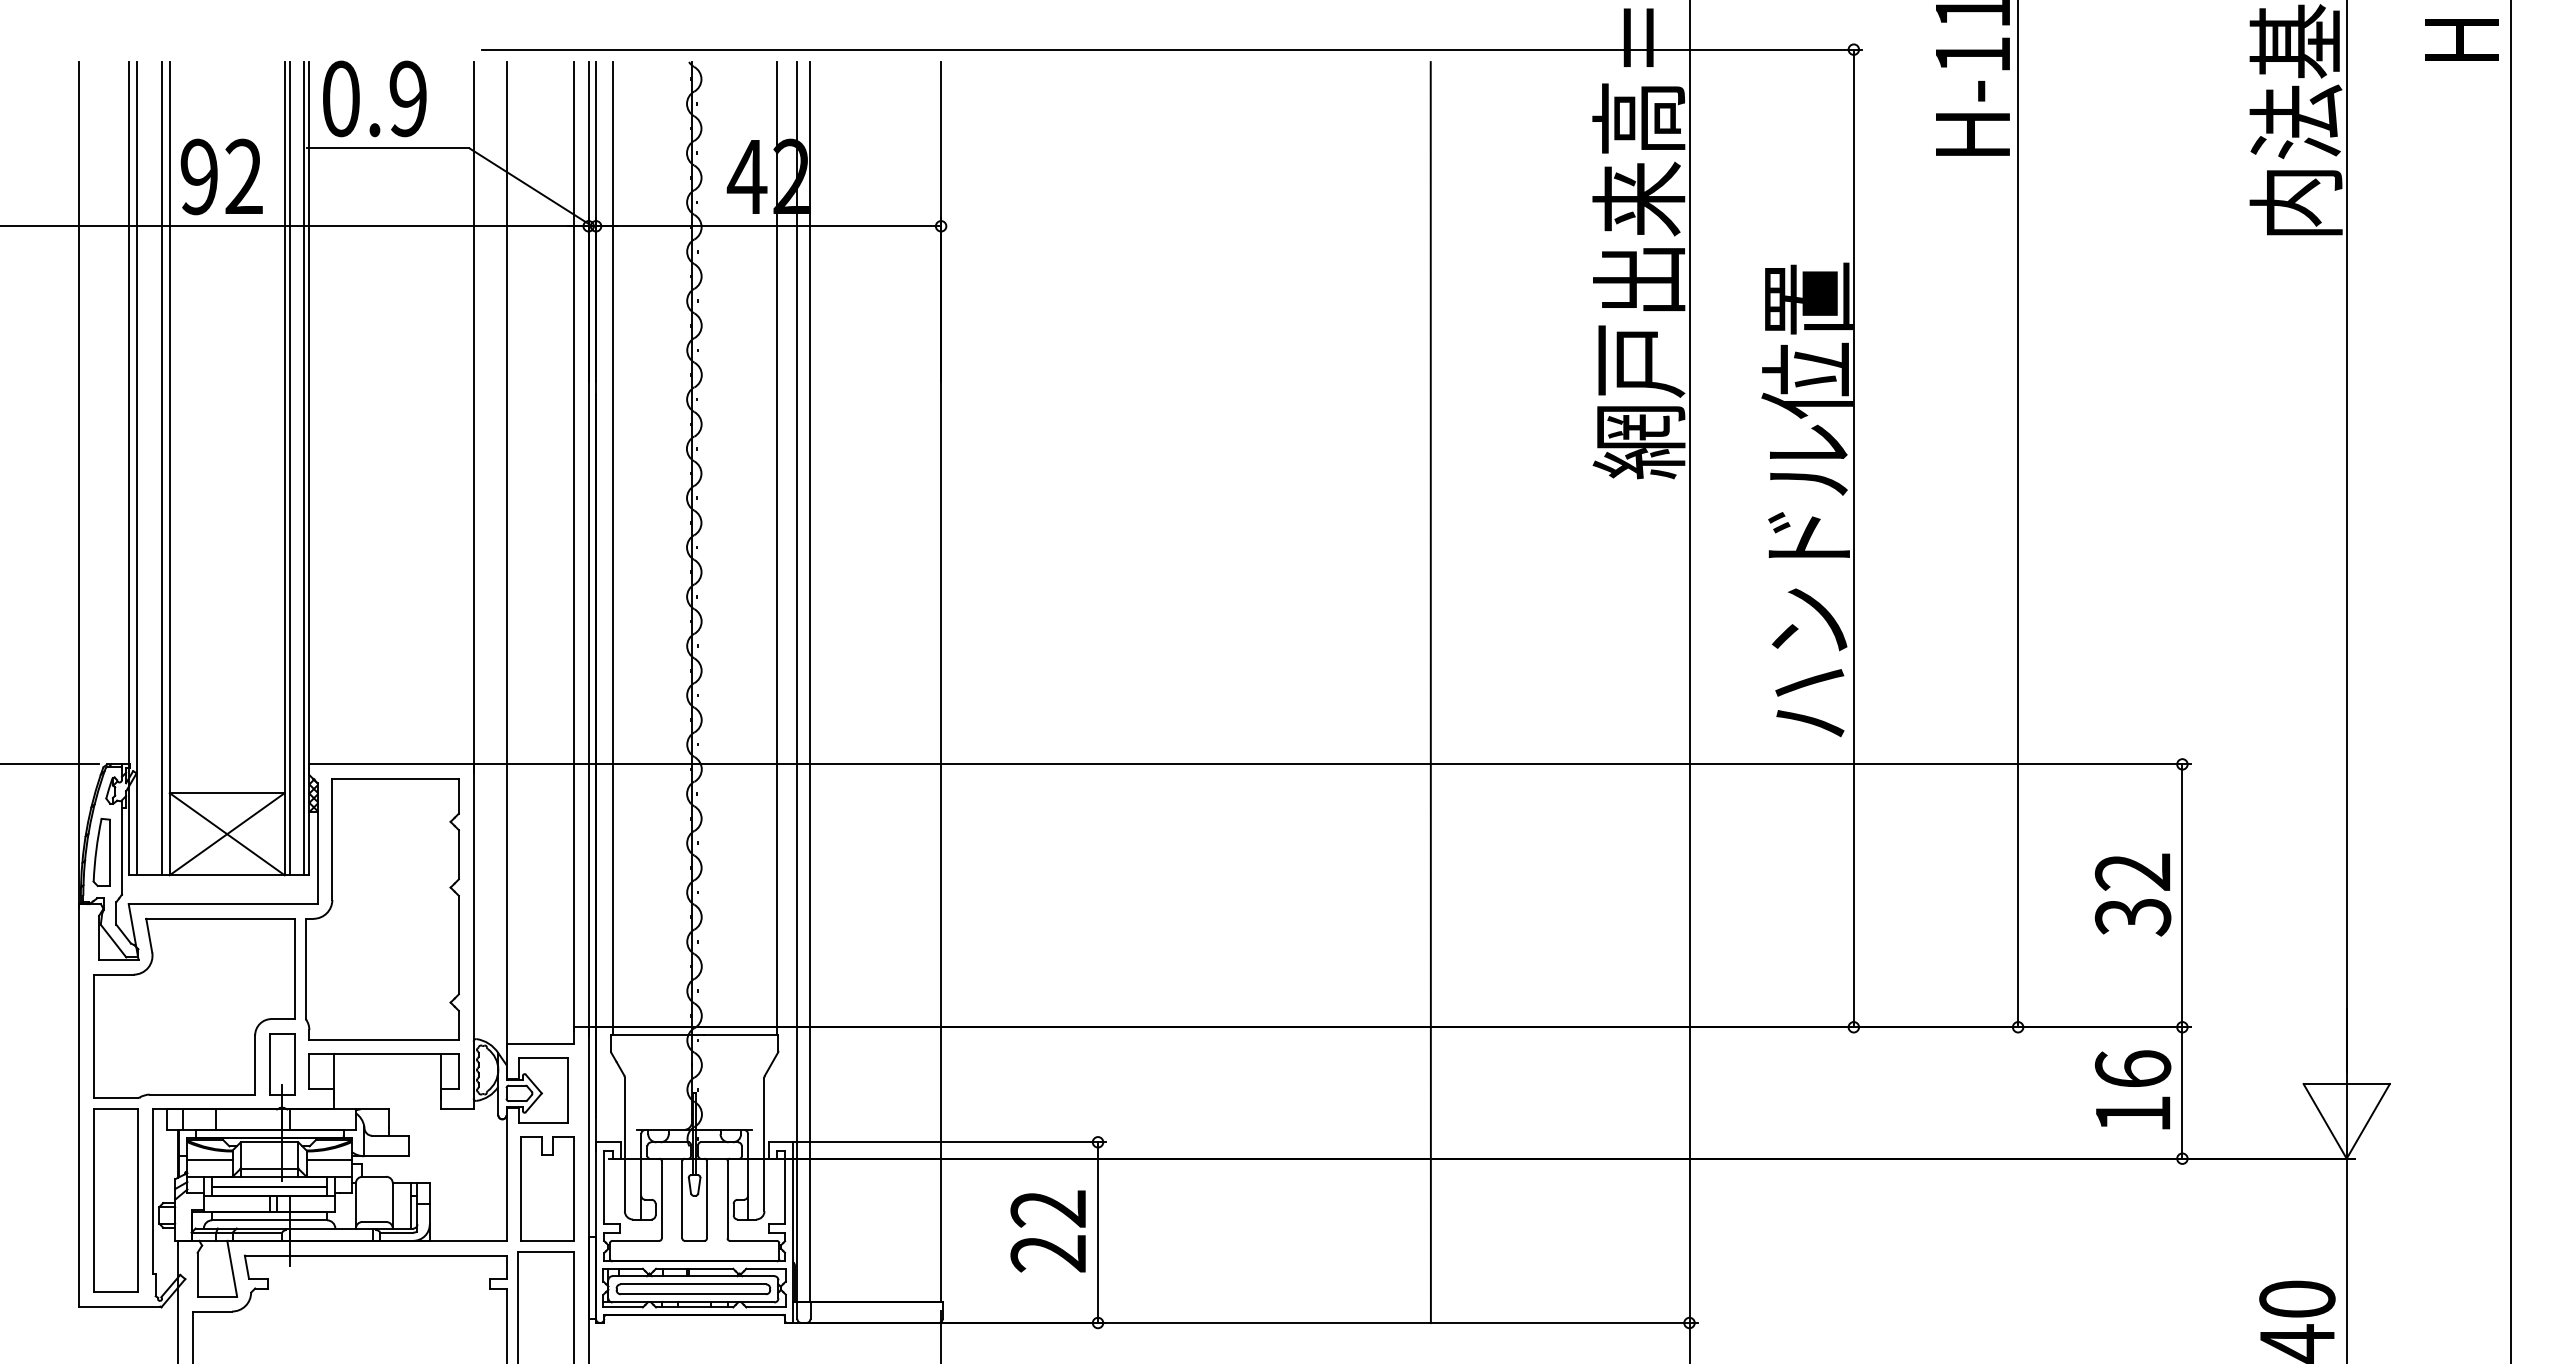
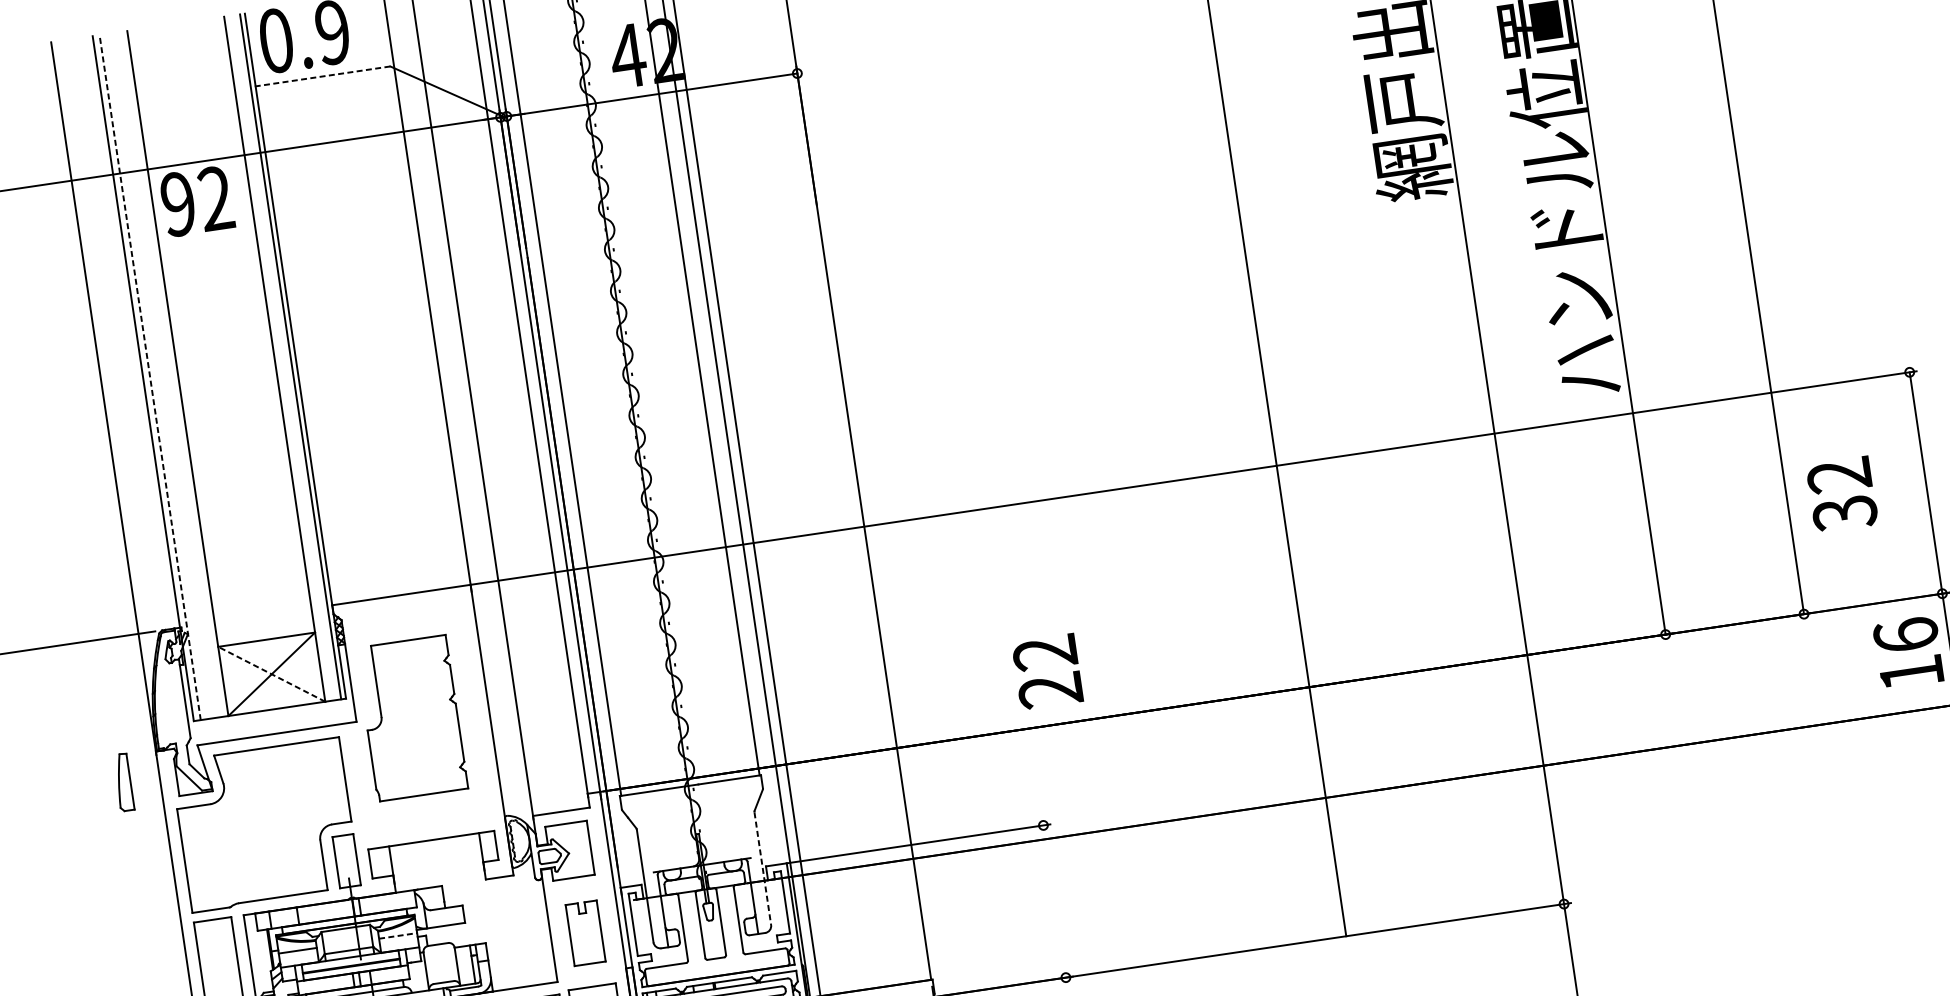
line: (387, 148) -> (321, 76), solid -> dashed
text: (221, 176) -> (196, 201), moved
line: (136, 468) -> (149, 377), solid -> dashed
line: (161, 468) -> (170, 374), removed
line: (290, 468) -> (279, 358), removed
line: (227, 834) -> (272, 674), solid -> dashed
part: (101, 851) -> (123, 781), moved
text: (2133, 894) -> (1842, 494), moved
part: (382, 909) -> (411, 718), size x0.7
line: (764, 1144) -> (762, 868), solid -> dashed
line: (329, 1159) -> (398, 935), solid -> dashed
part: (547, 1188) -> (585, 932), size x0.7
text: (1047, 1231) -> (1046, 671), moved
line: (1098, 1232) -> (1055, 901), removed

